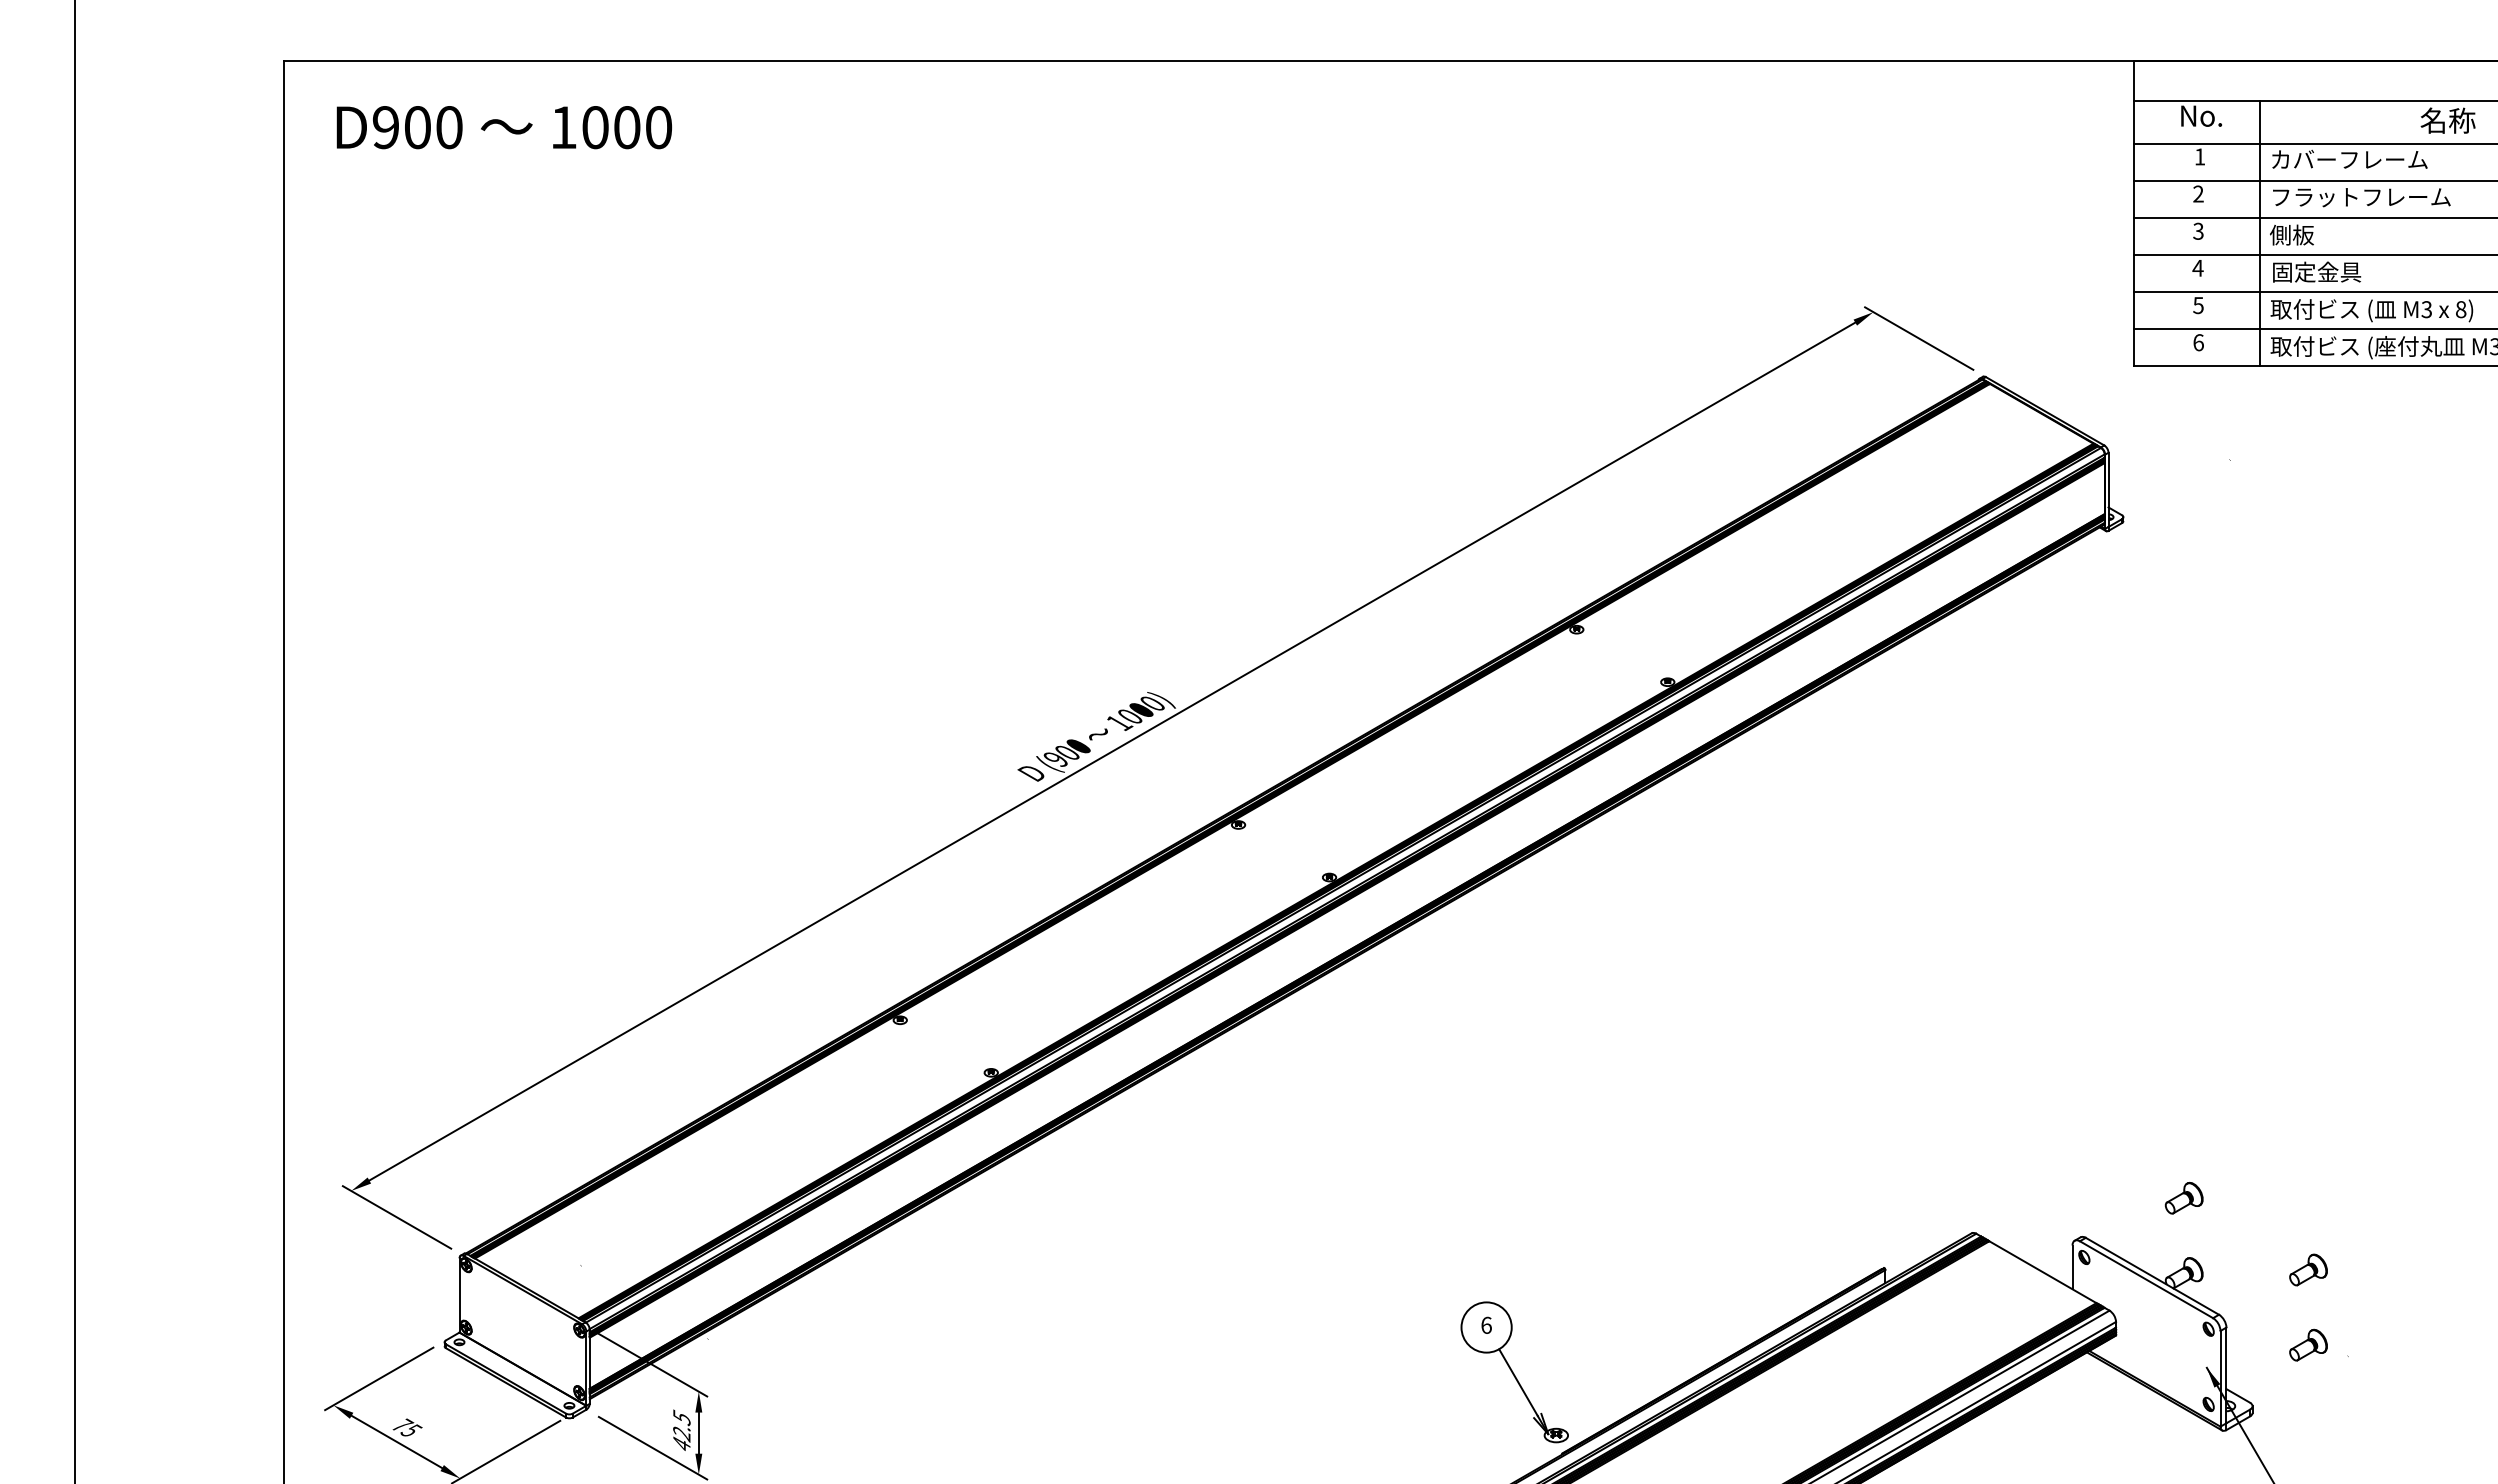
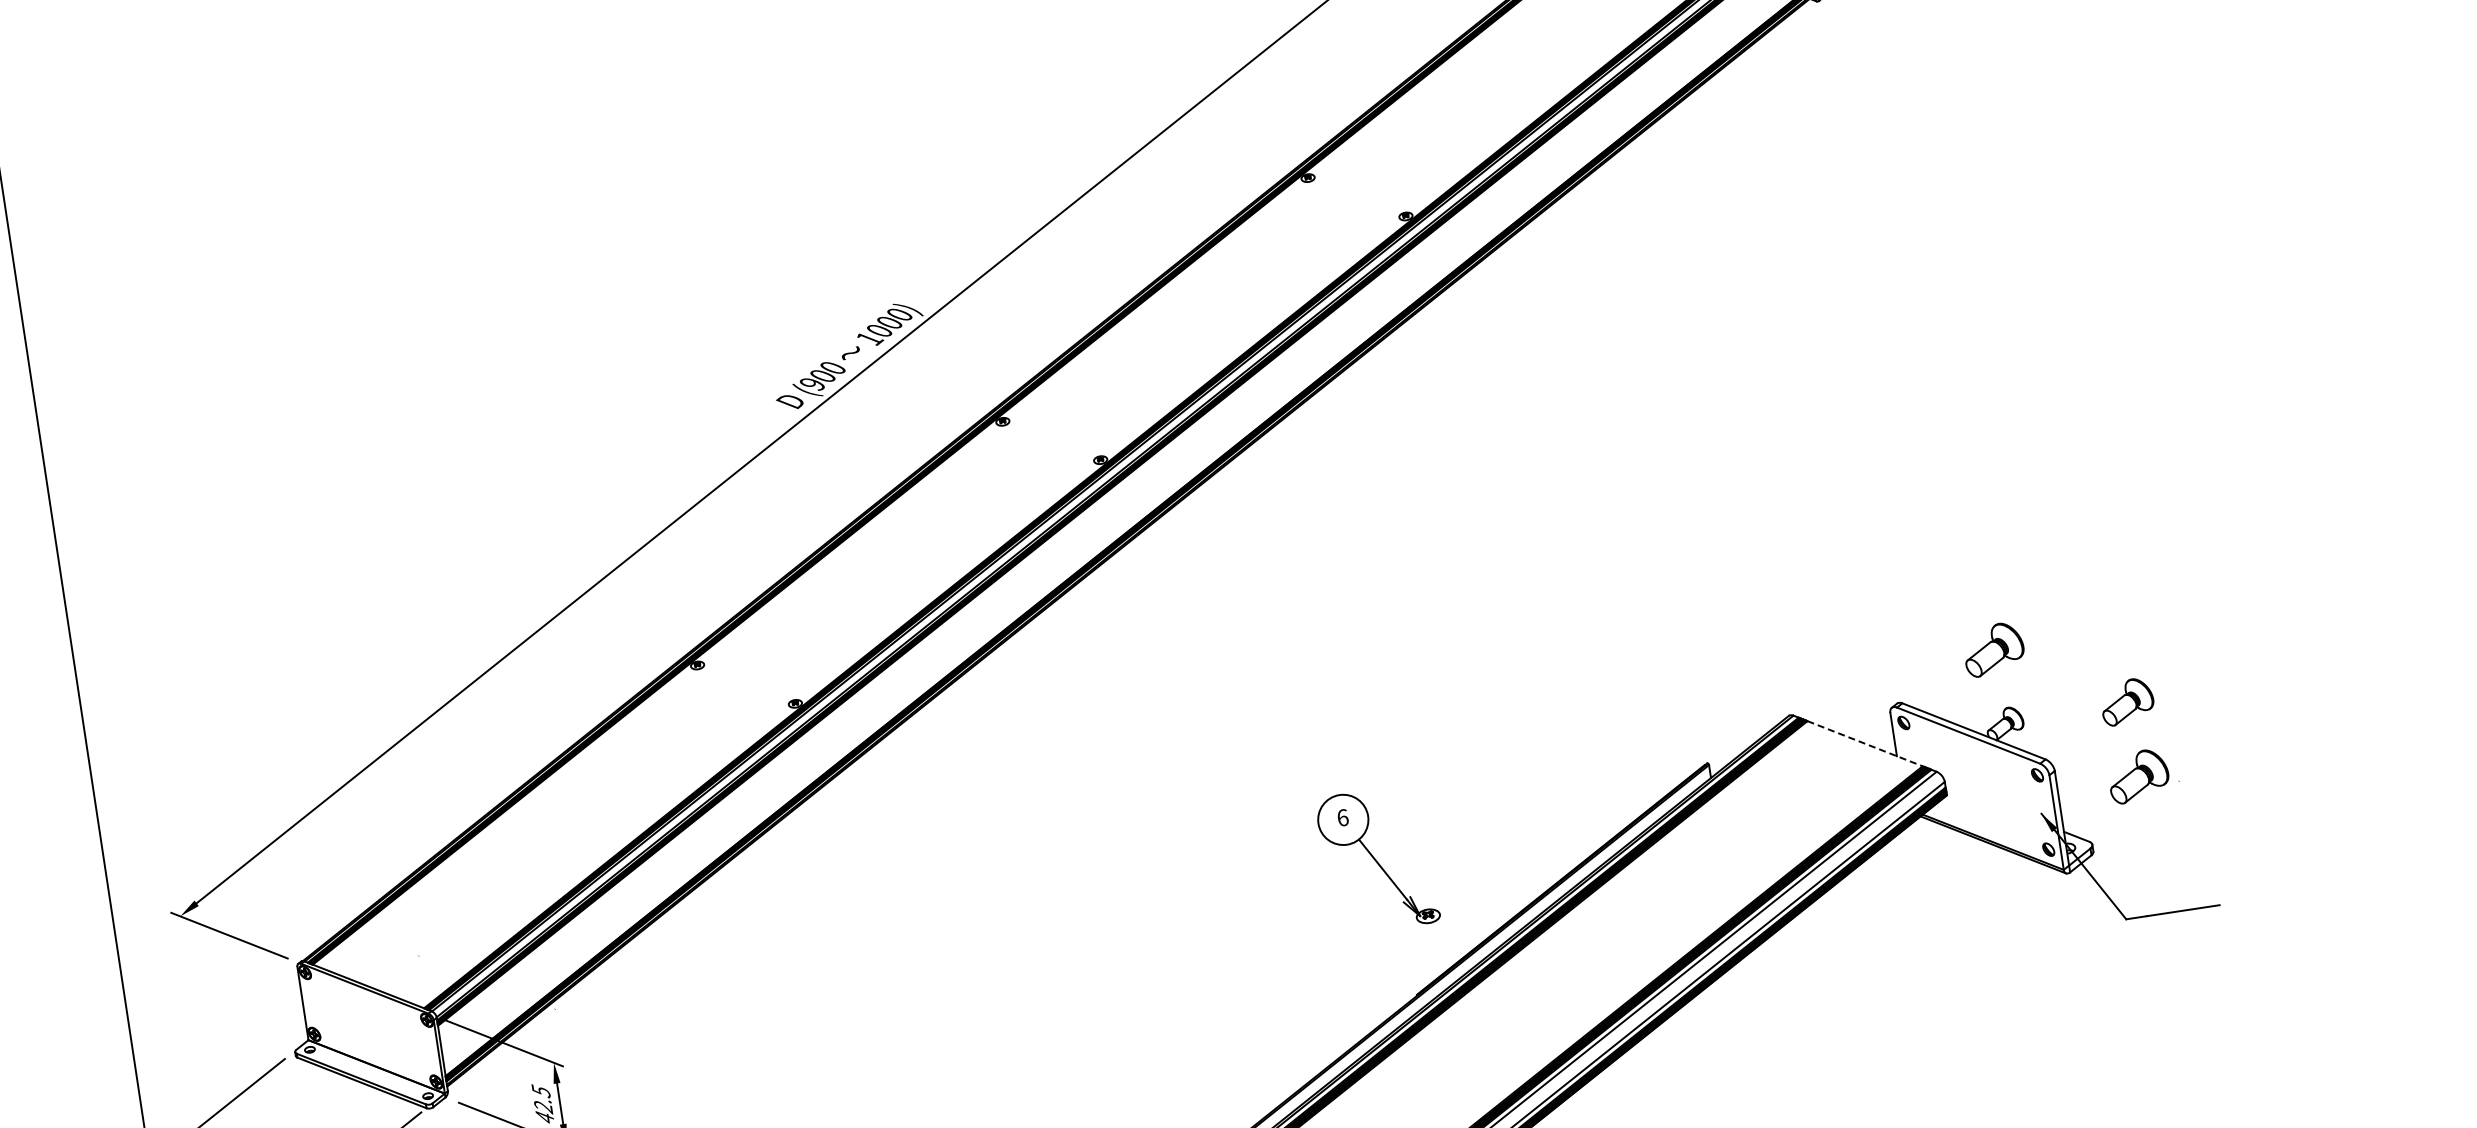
part: (2183, 1197) -> (1992, 648), size x1.6
part: (2308, 1269) -> (2127, 701), size x1.4
line: (2042, 1272) -> (1864, 744), solid -> dashed
part: (2308, 1344) -> (2138, 775), size x1.6
part: (1514, 1372) -> (1377, 860), moved

